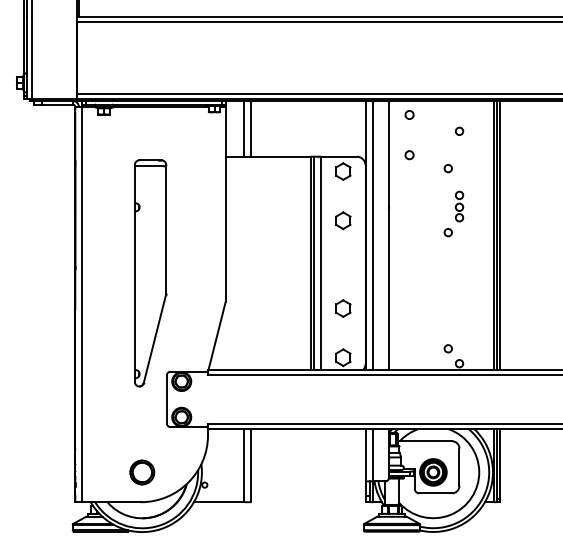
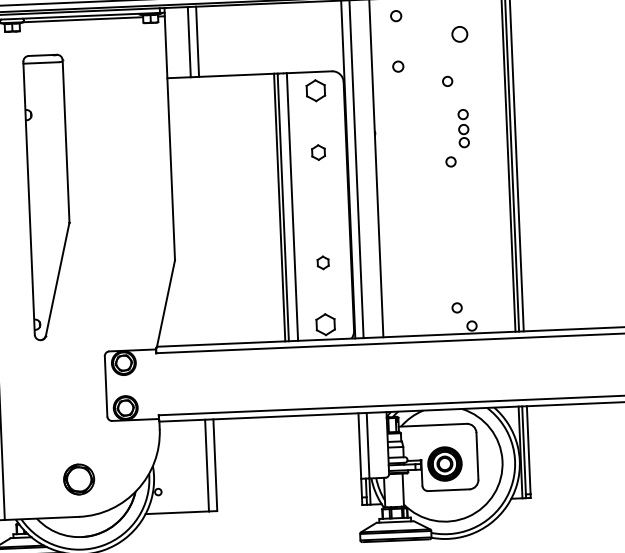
circle: (459, 130) -> (459, 33), size x1.6
part: (343, 220) -> (318, 152), size x0.7
part: (150, 273) -> (48, 197), moved
part: (343, 308) -> (323, 262), size x0.6

